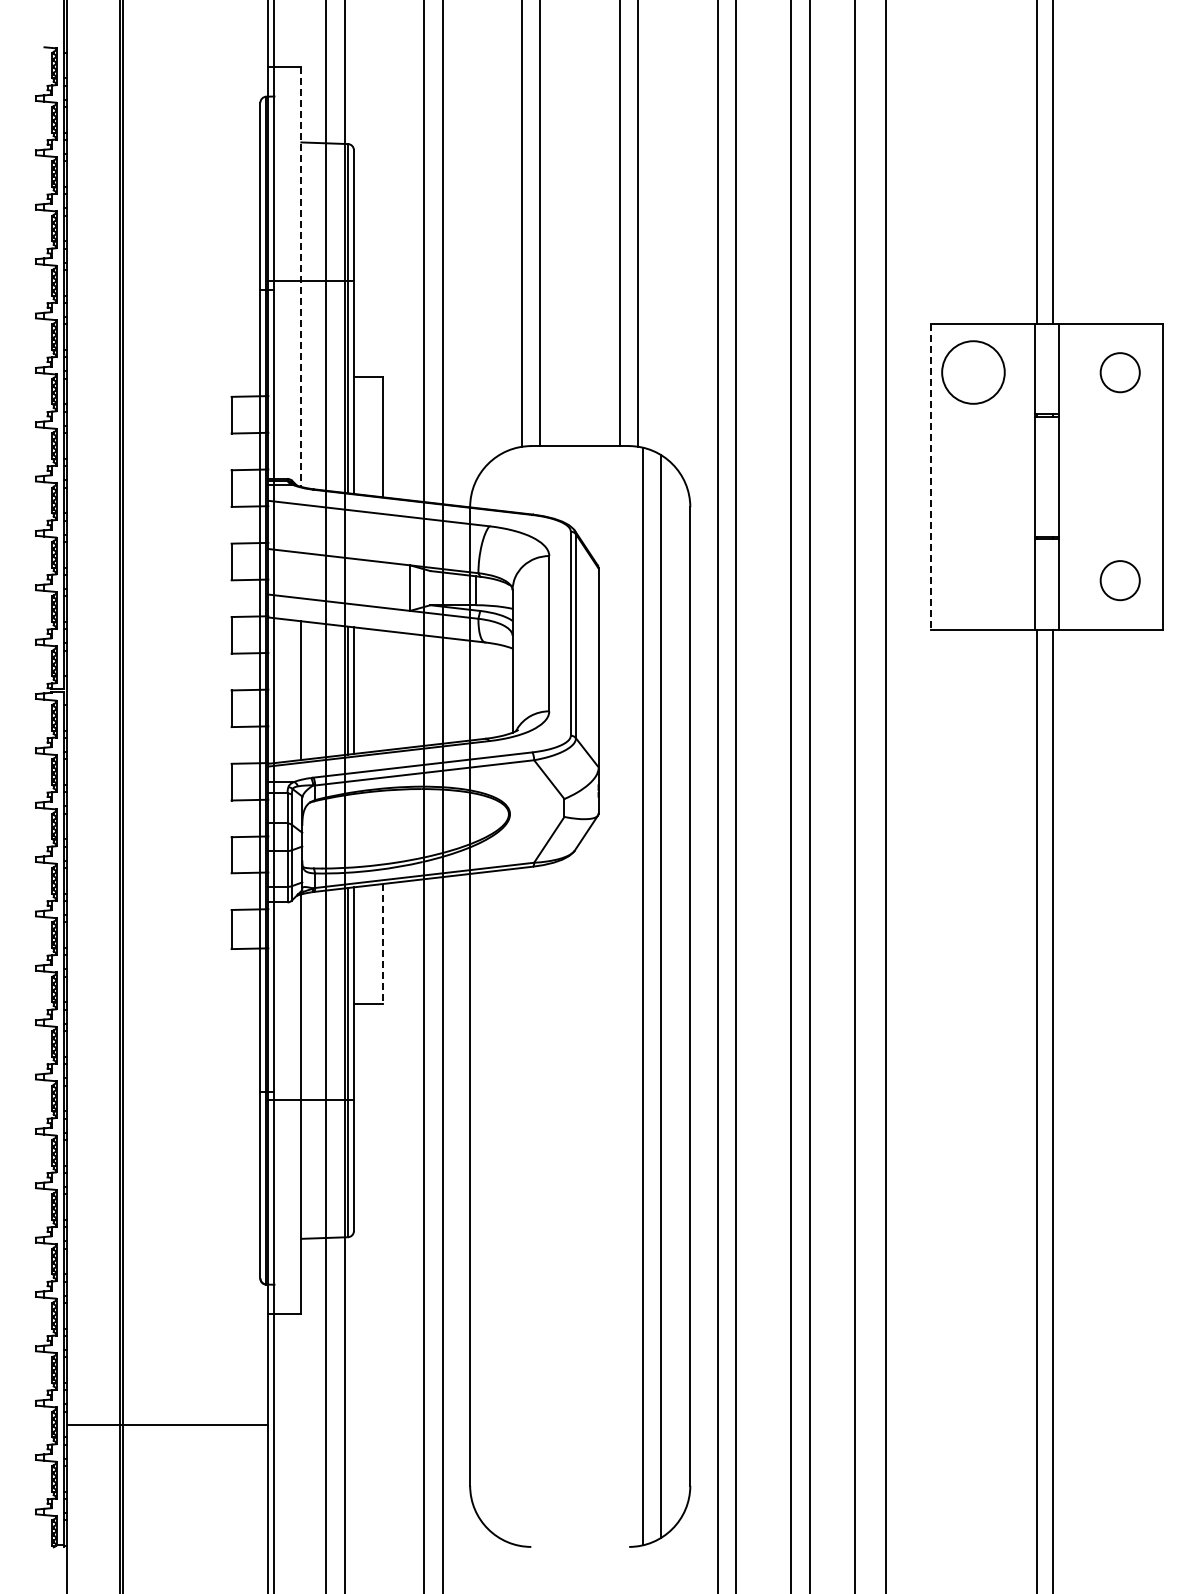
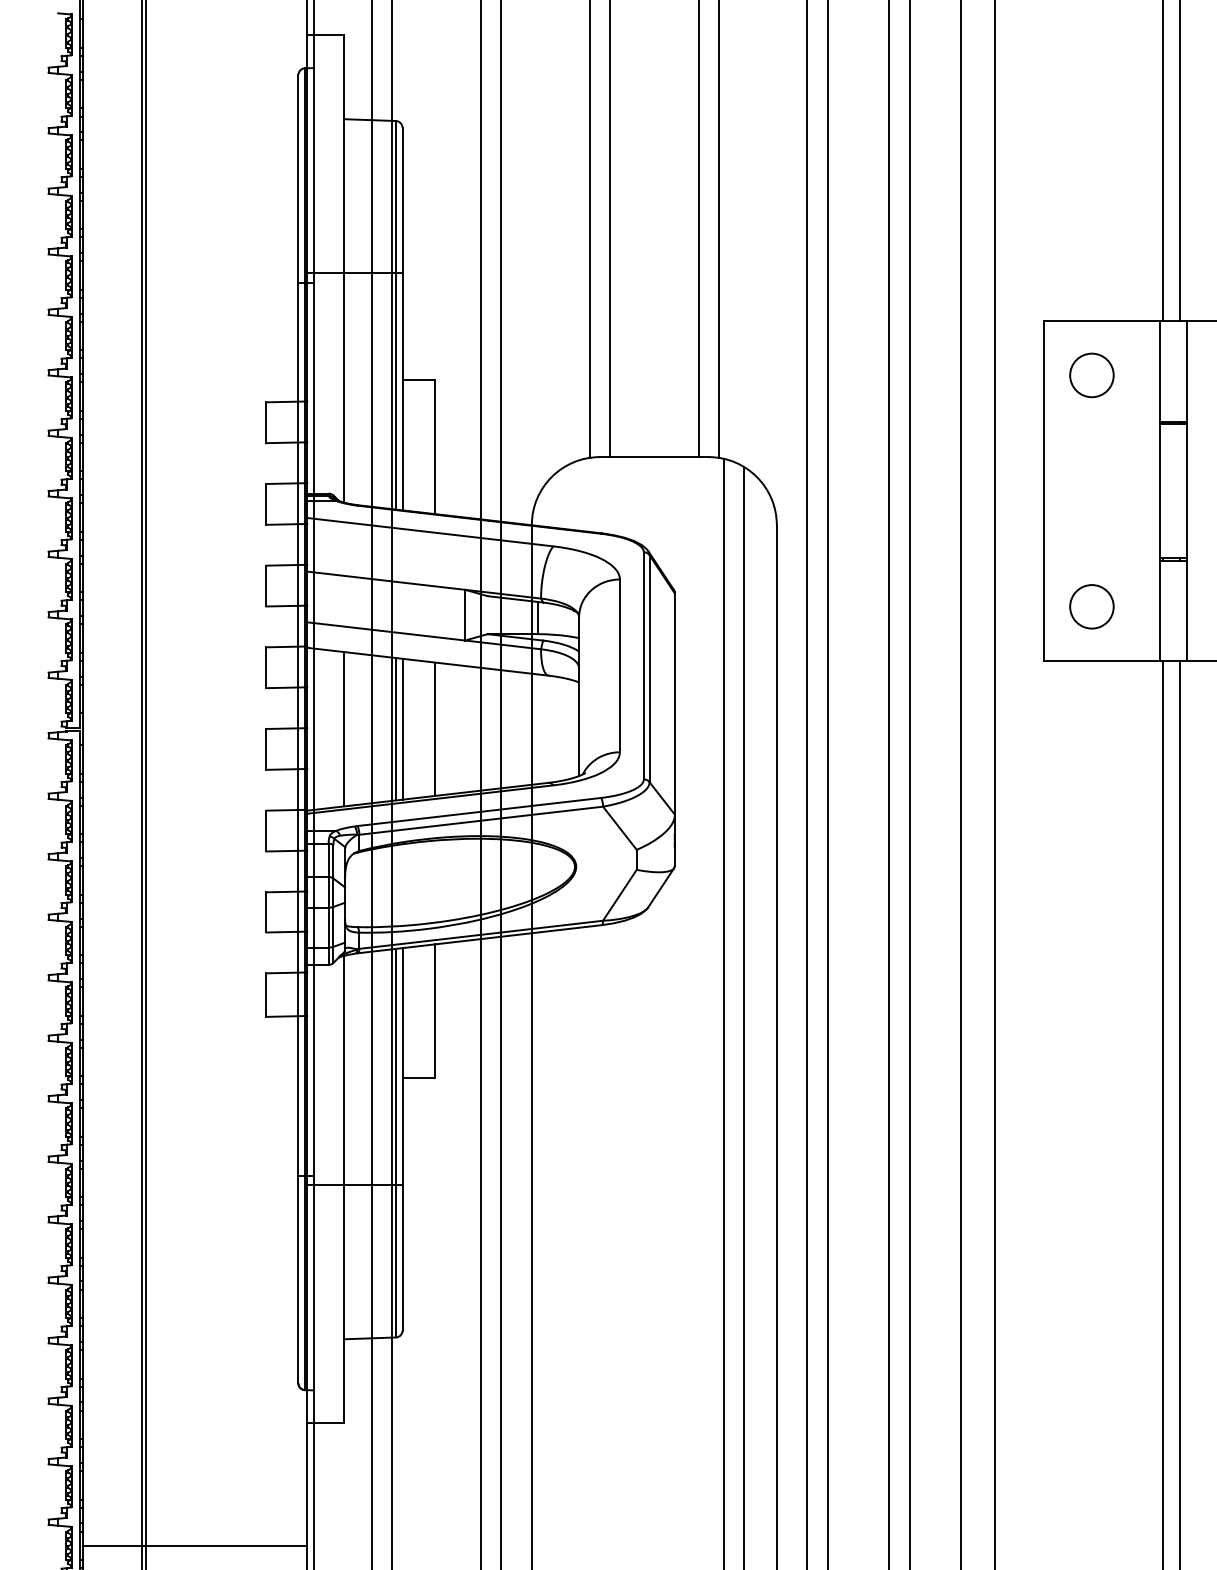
line: (301, 277) -> (344, 269), dashed -> solid
circle: (973, 372) -> (1091, 375), size x0.62
line: (930, 476) -> (1044, 490), dashed -> solid
circle: (973, 580) -> (1091, 606), added
line: (382, 690) -> (434, 729), added
line: (382, 944) -> (434, 1011), dashed -> solid

